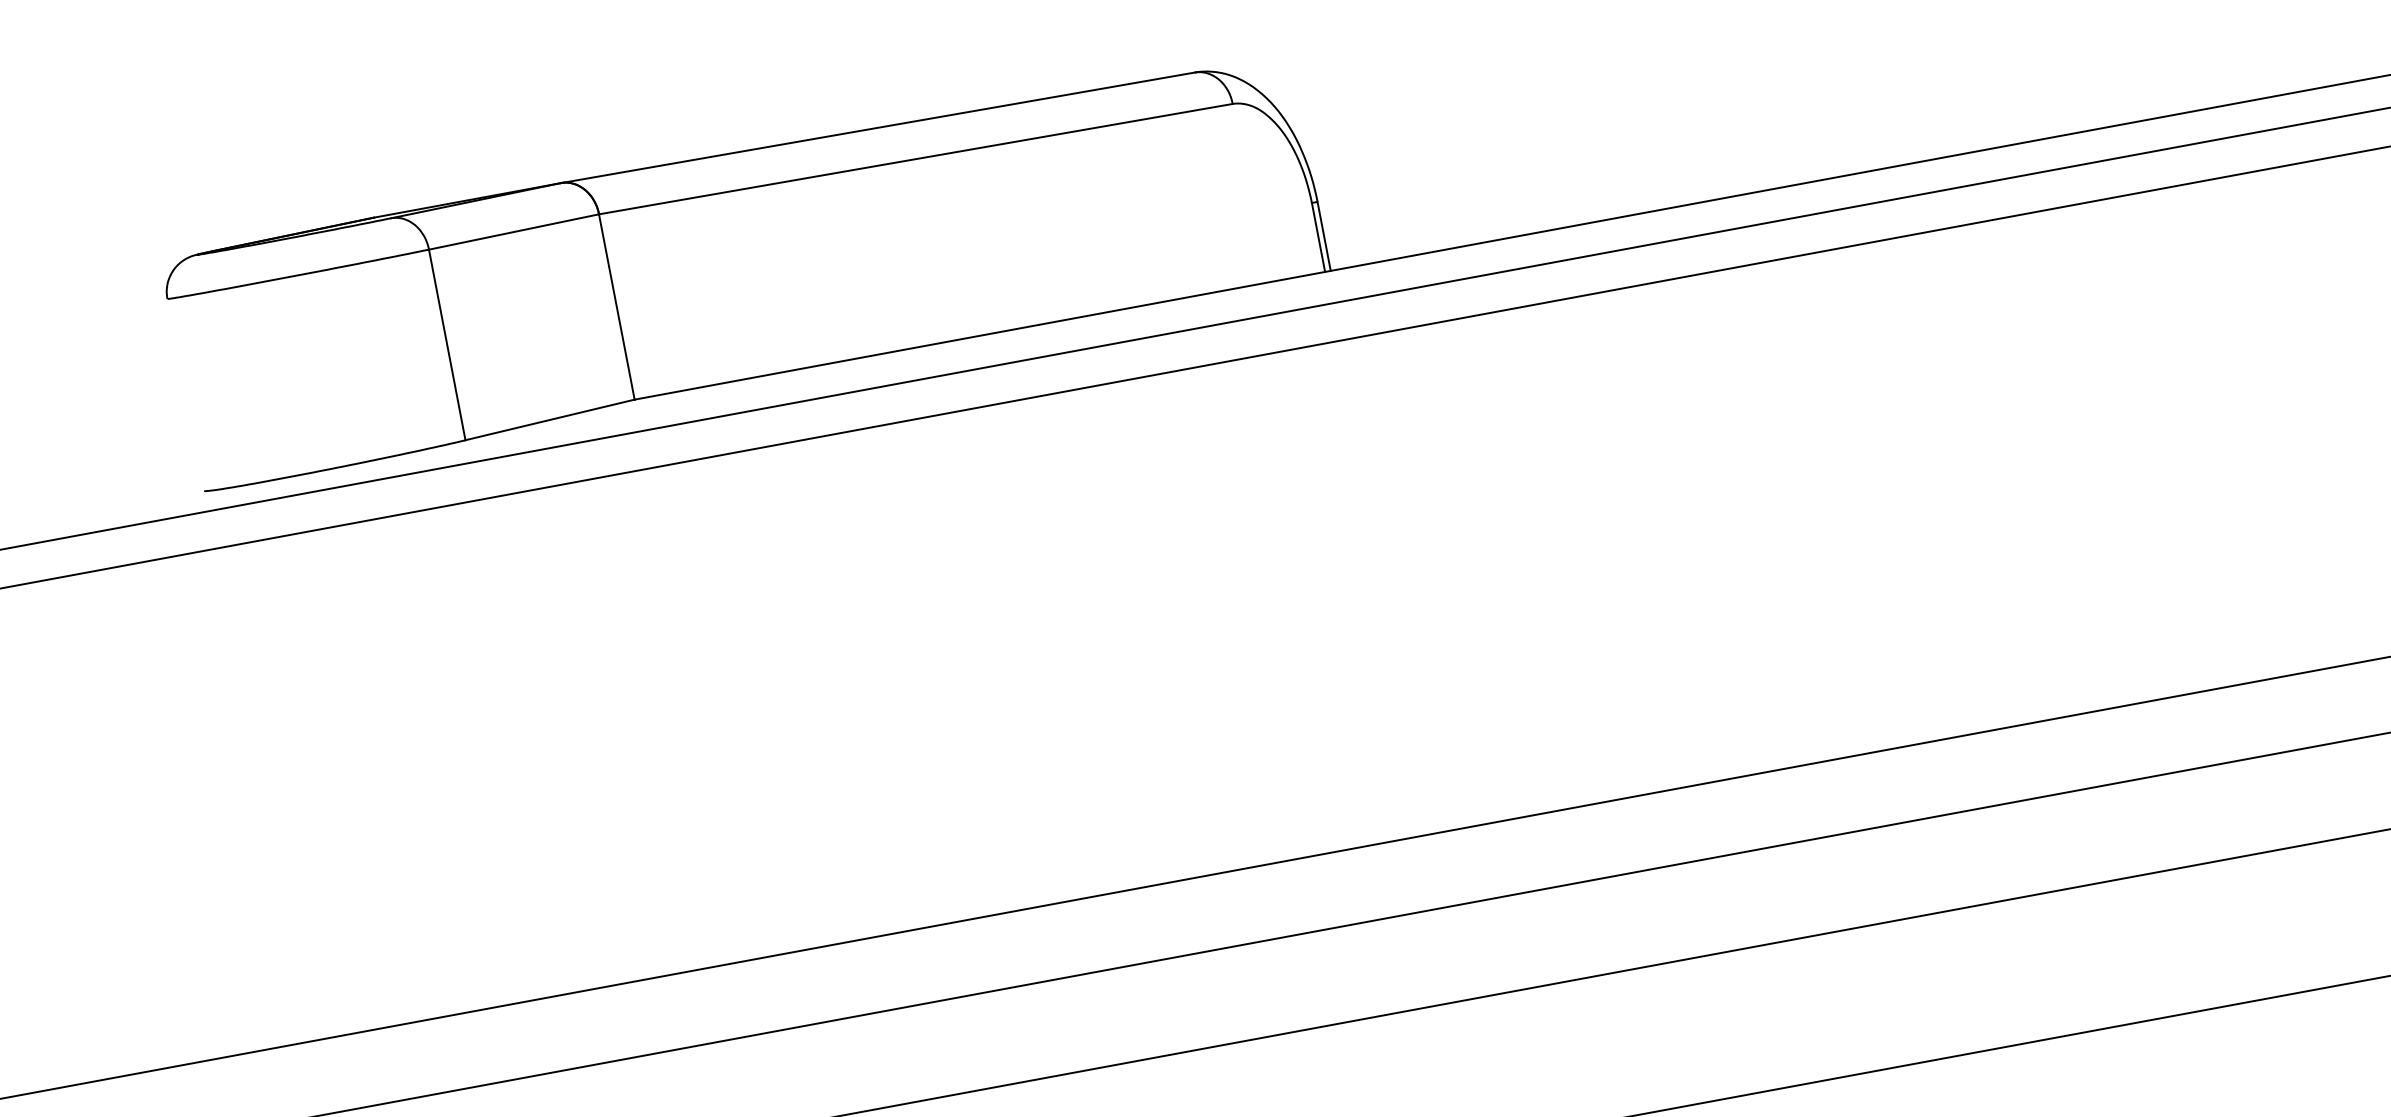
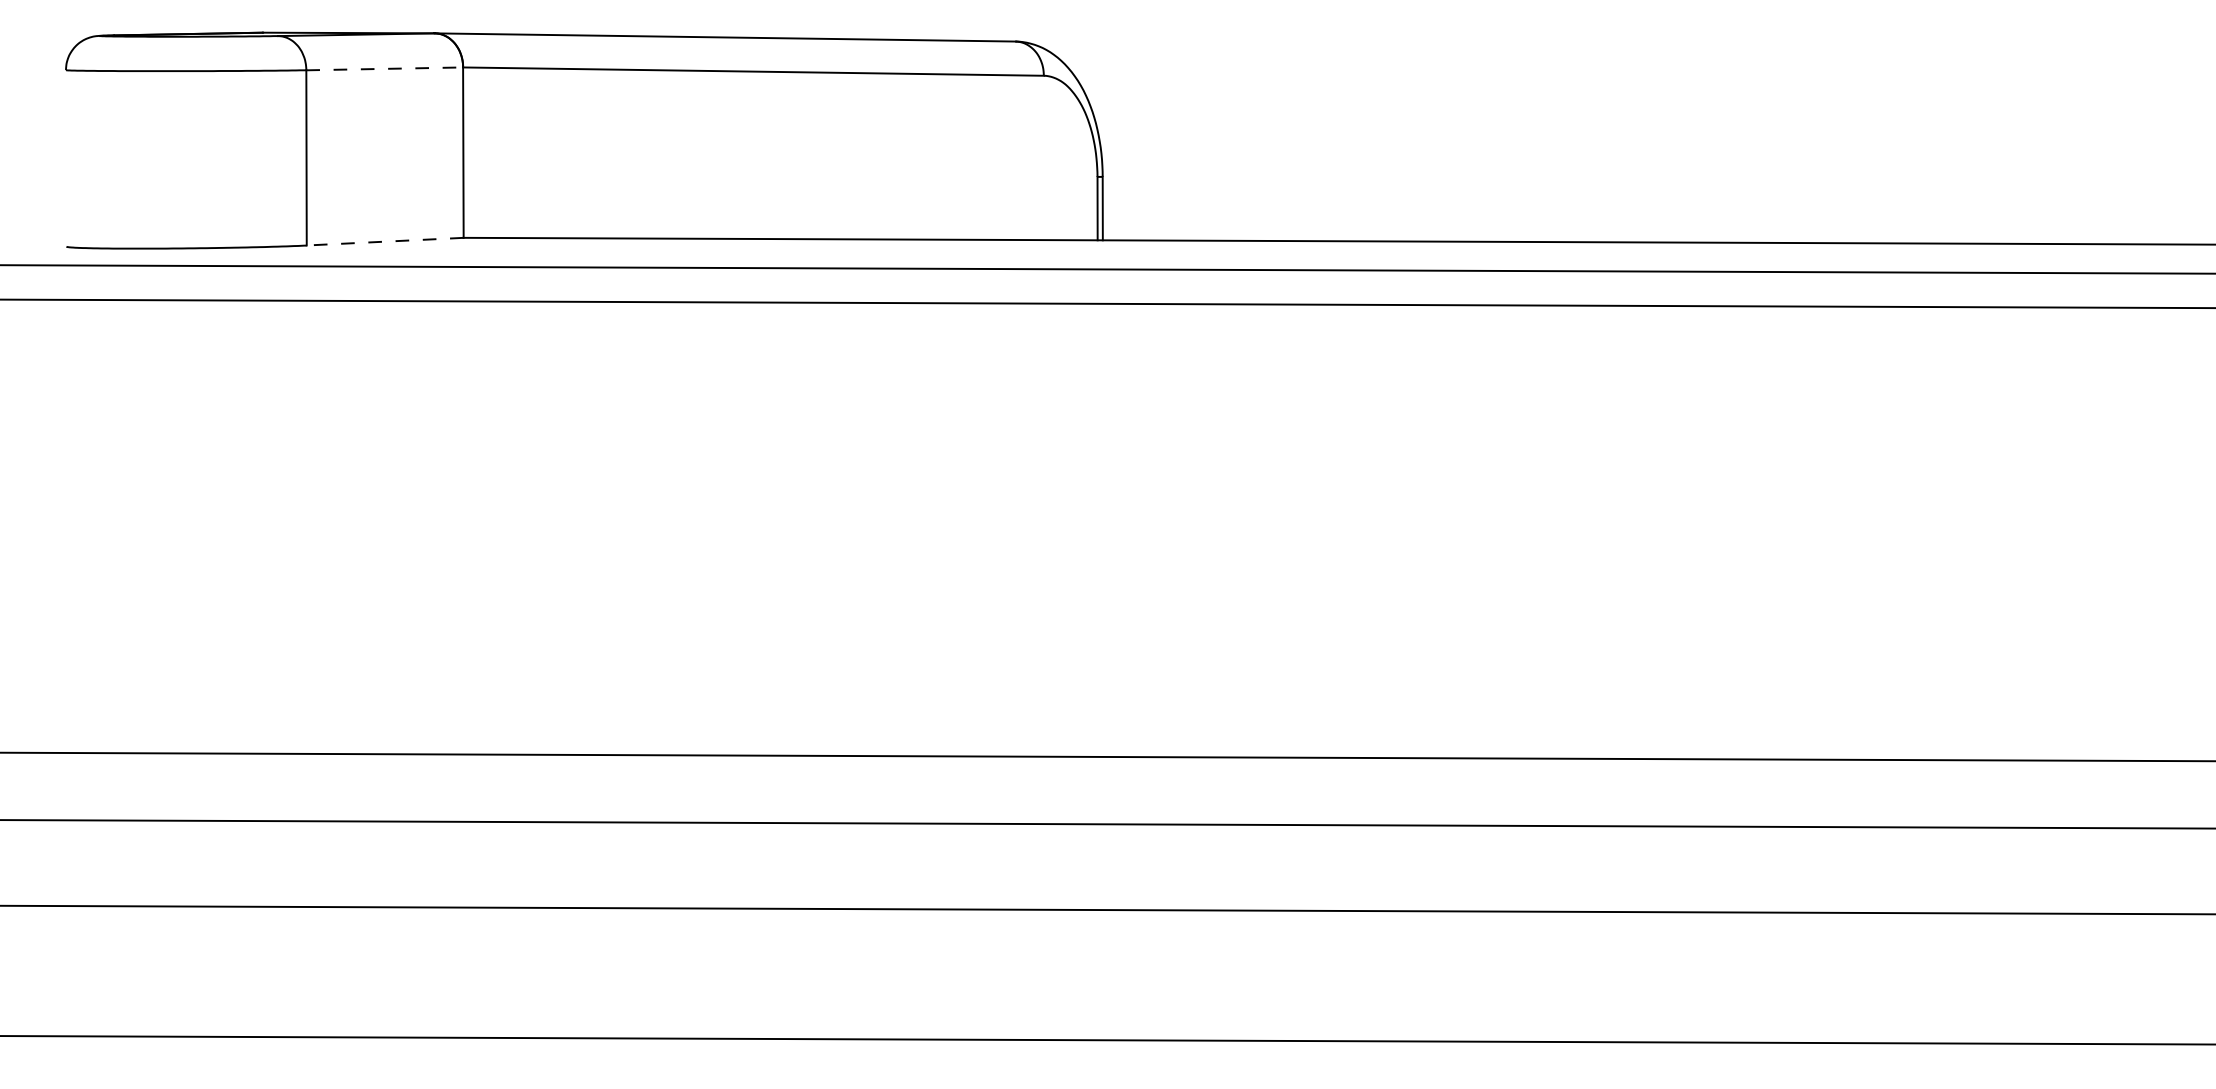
line: (514, 231) -> (385, 68), solid -> dashed
line: (550, 419) -> (385, 241), solid -> dashed

